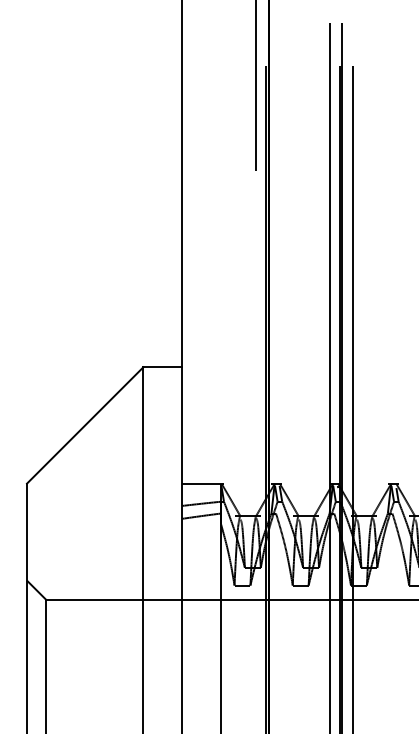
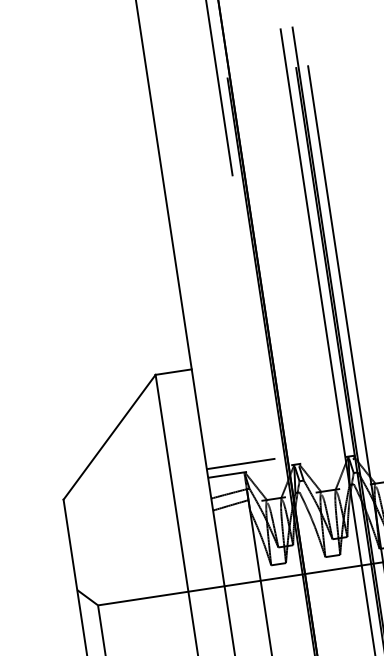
line: (218, 474) -> (240, 464), added

